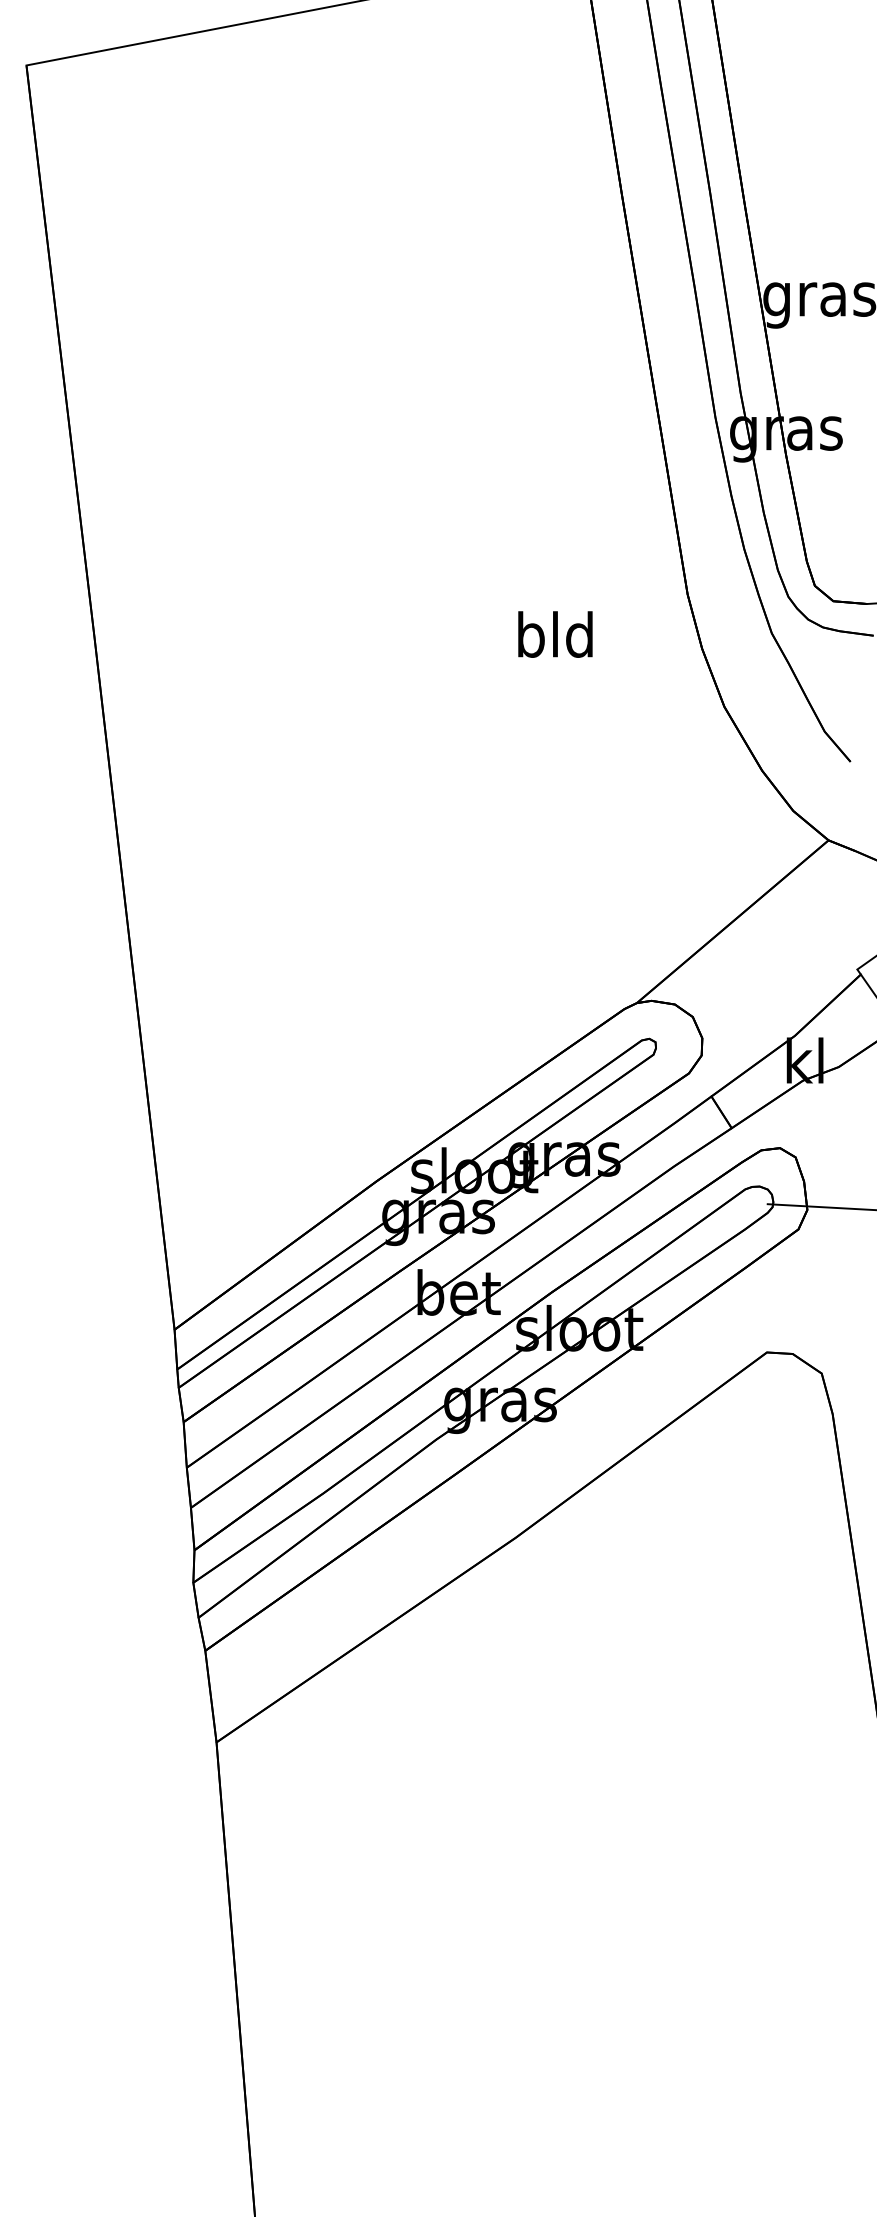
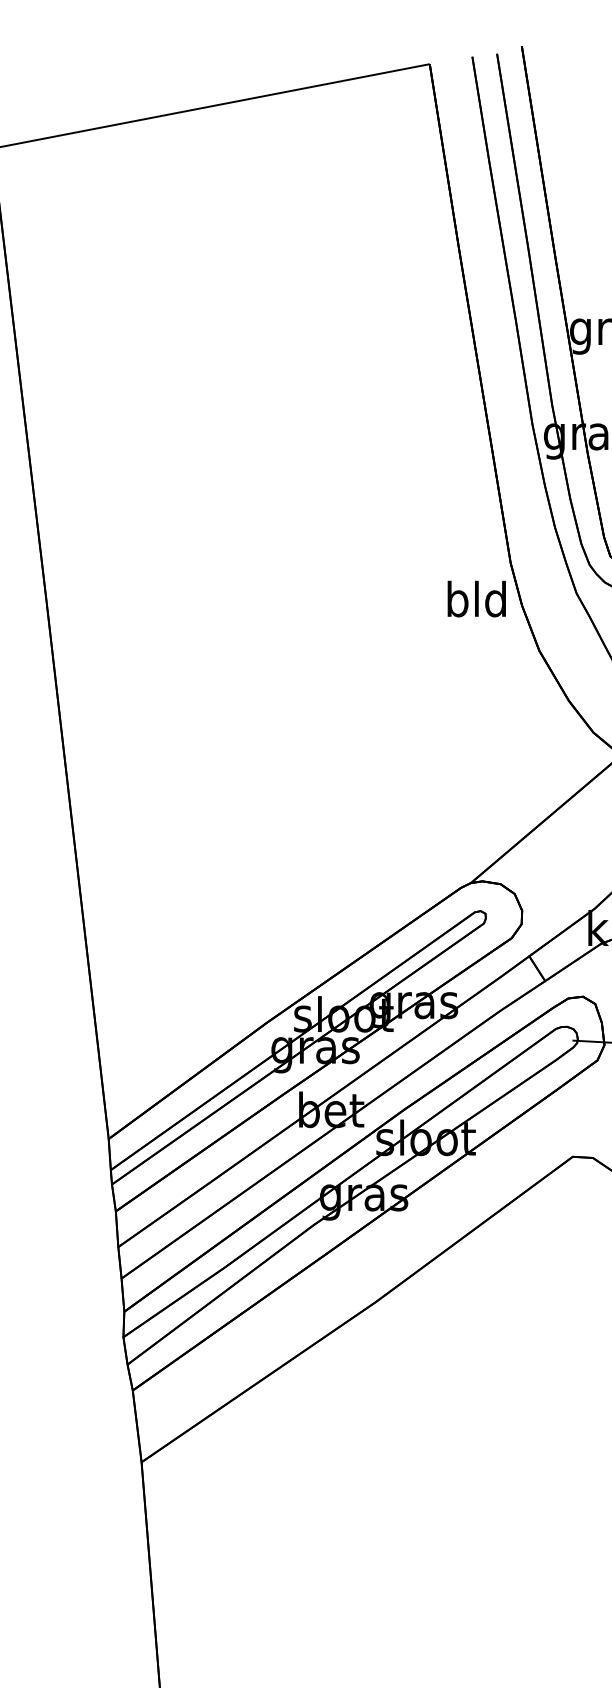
text: (555, 634) -> (476, 599), moved

